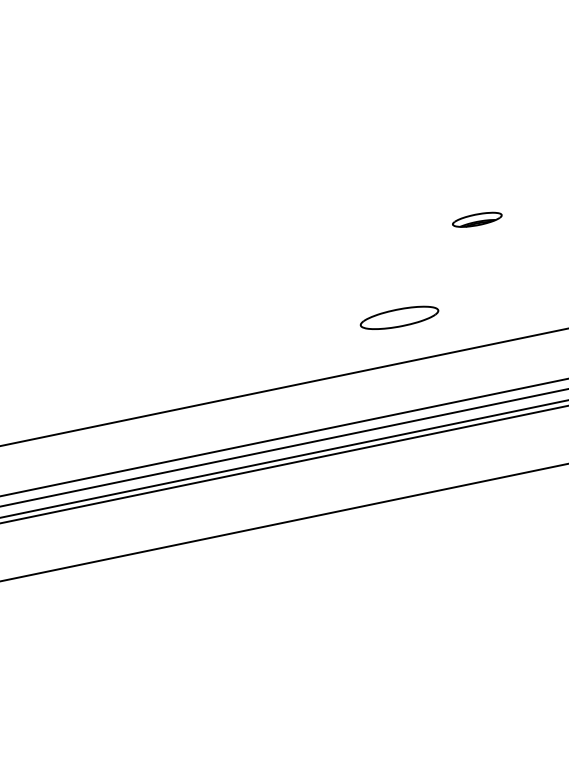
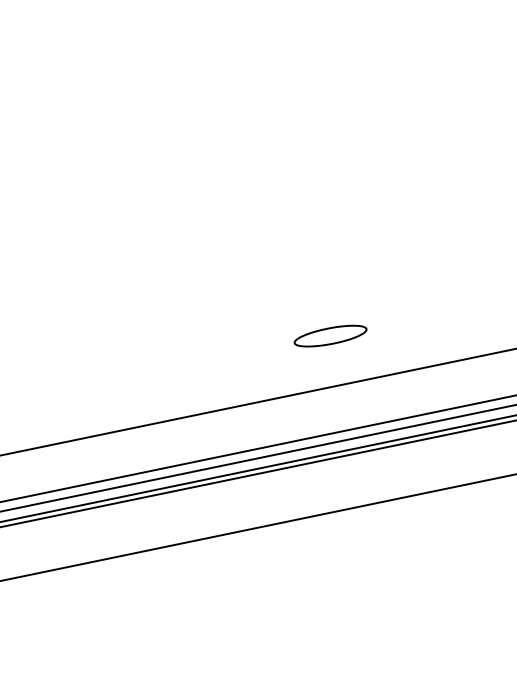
part: (477, 219) -> (445, 244), removed
part: (399, 317) -> (330, 335), moved

